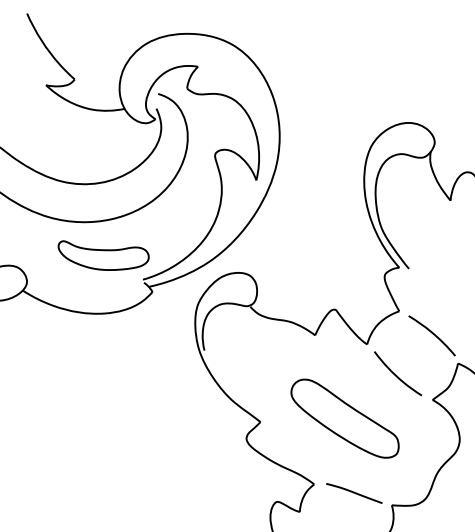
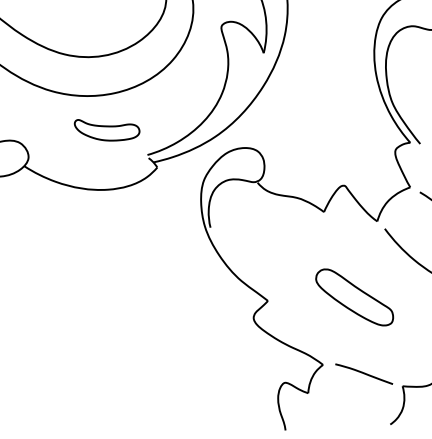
part: (103, 255) -> (107, 130), size x0.7
part: (344, 418) -> (354, 297), size x0.7

